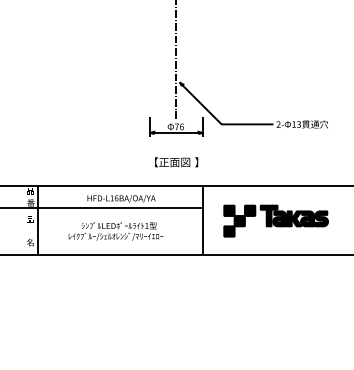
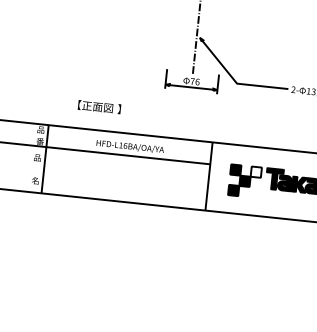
part: (176, 162) -> (99, 107), moved
fill: (249, 210) -> (255, 171), removed
part: (115, 231) -> (120, 178), removed

